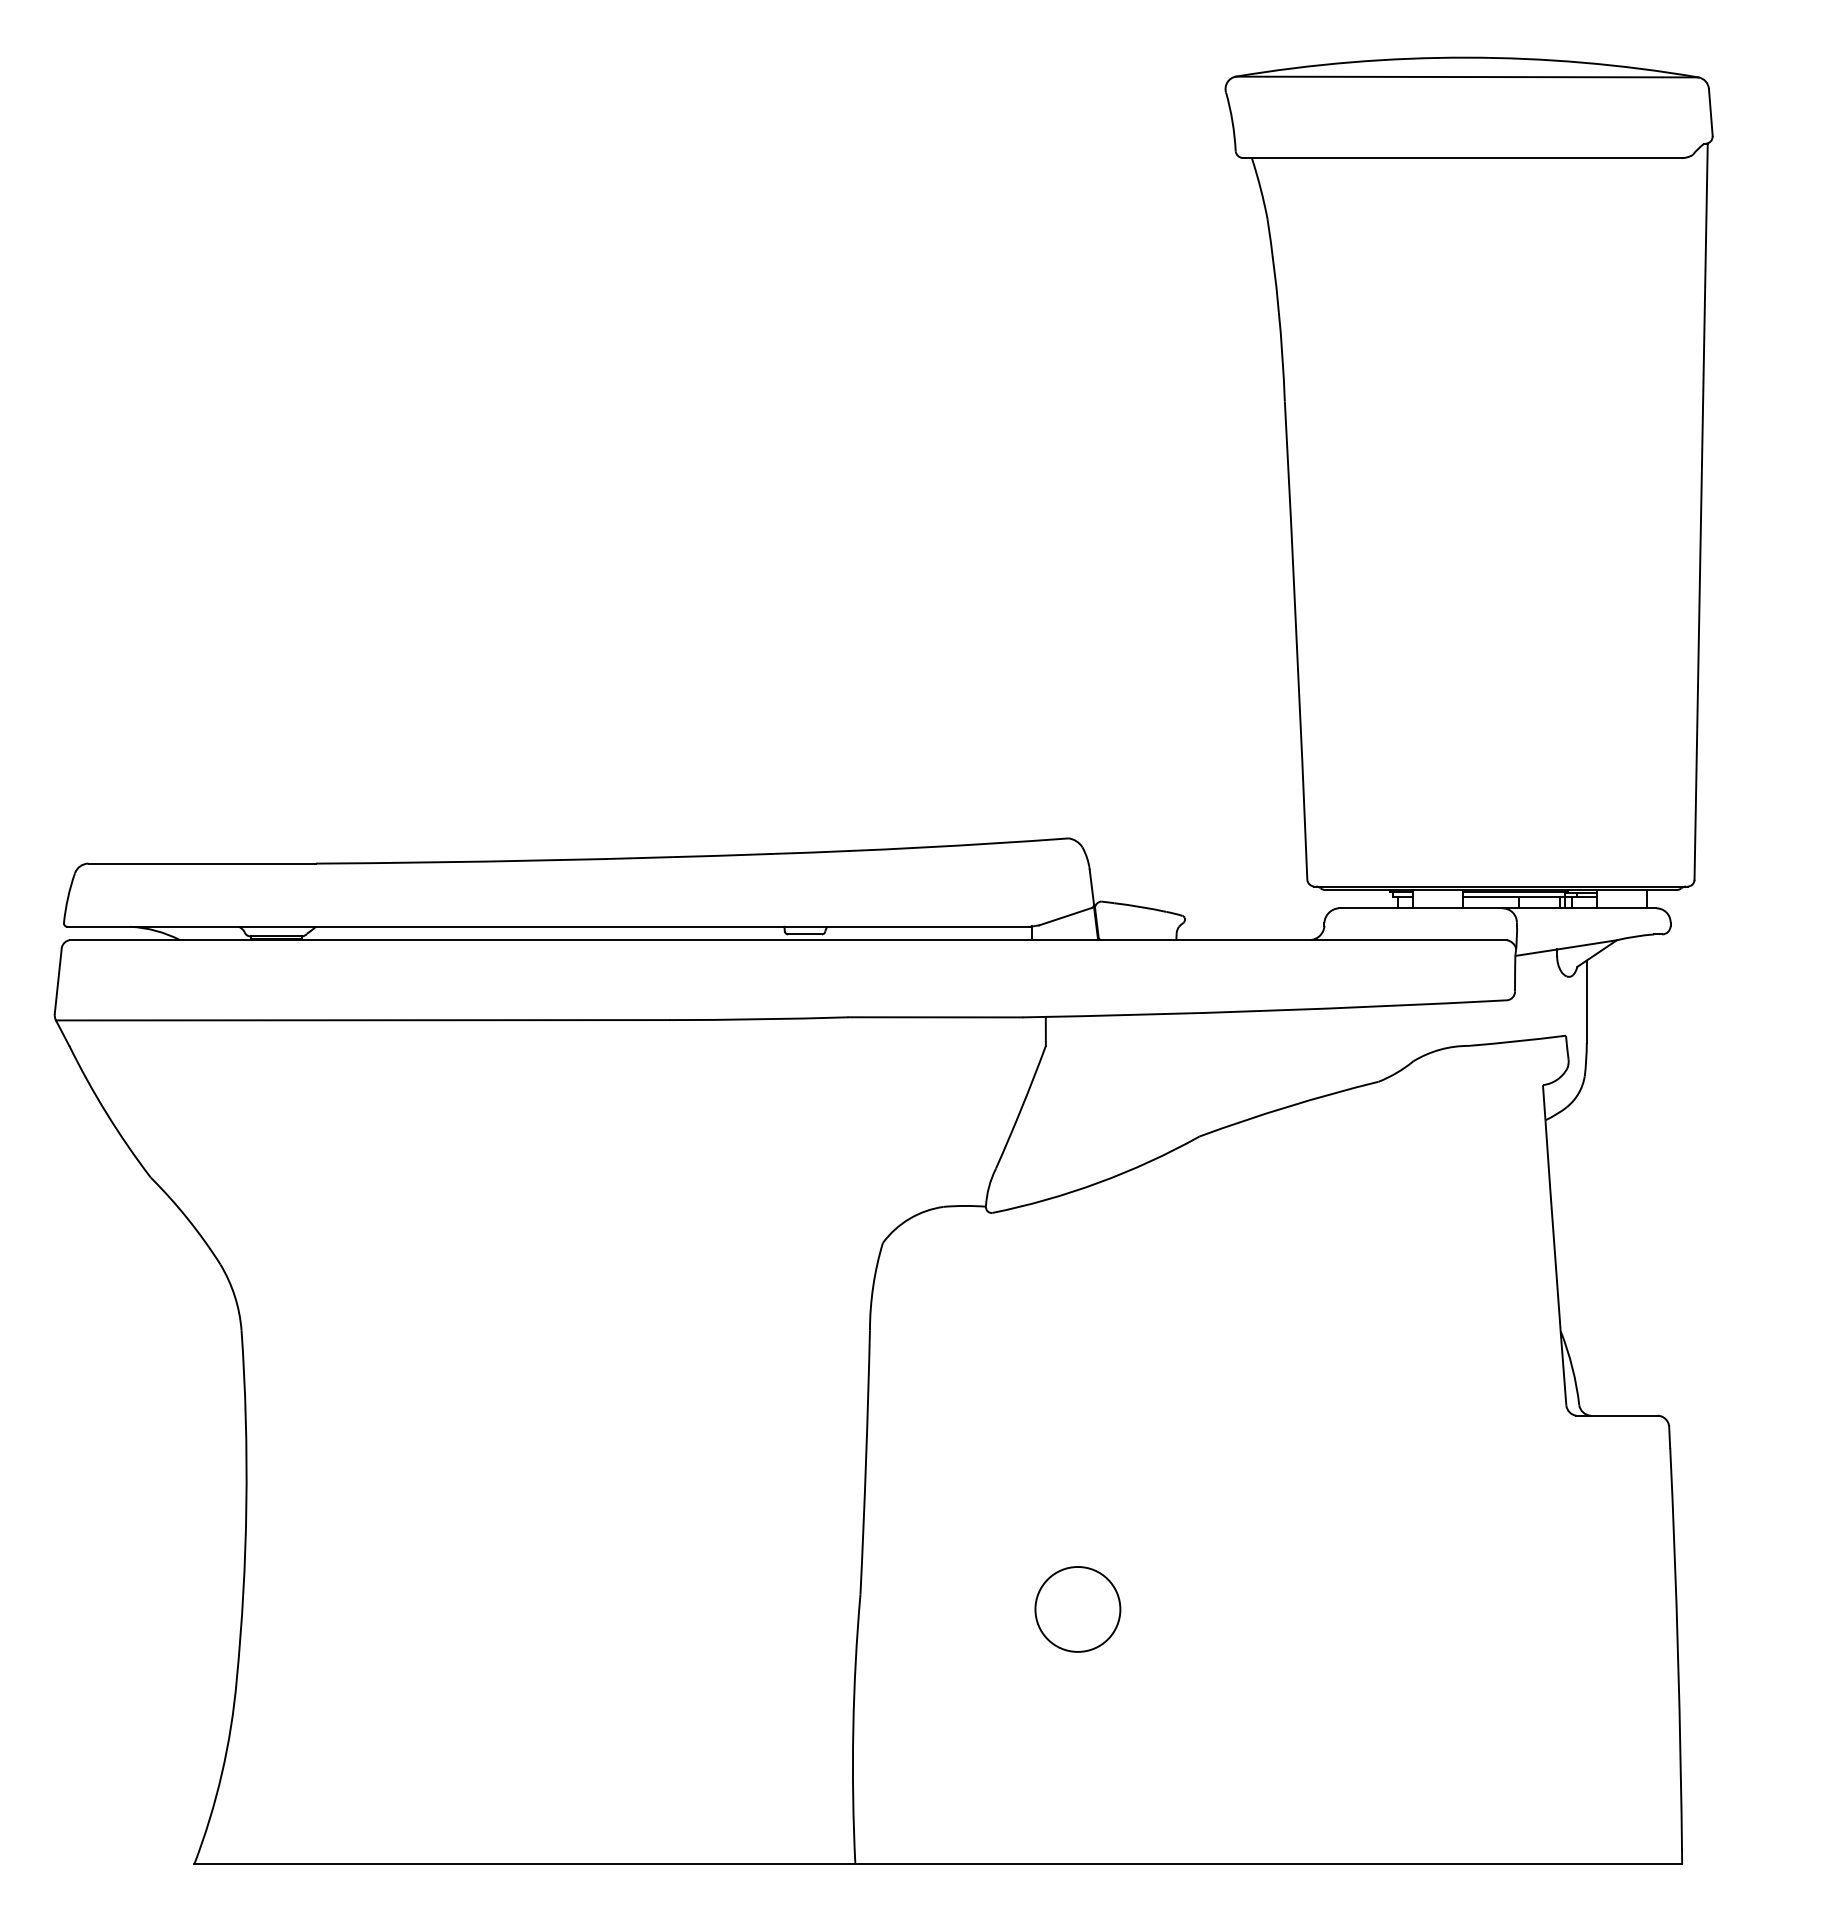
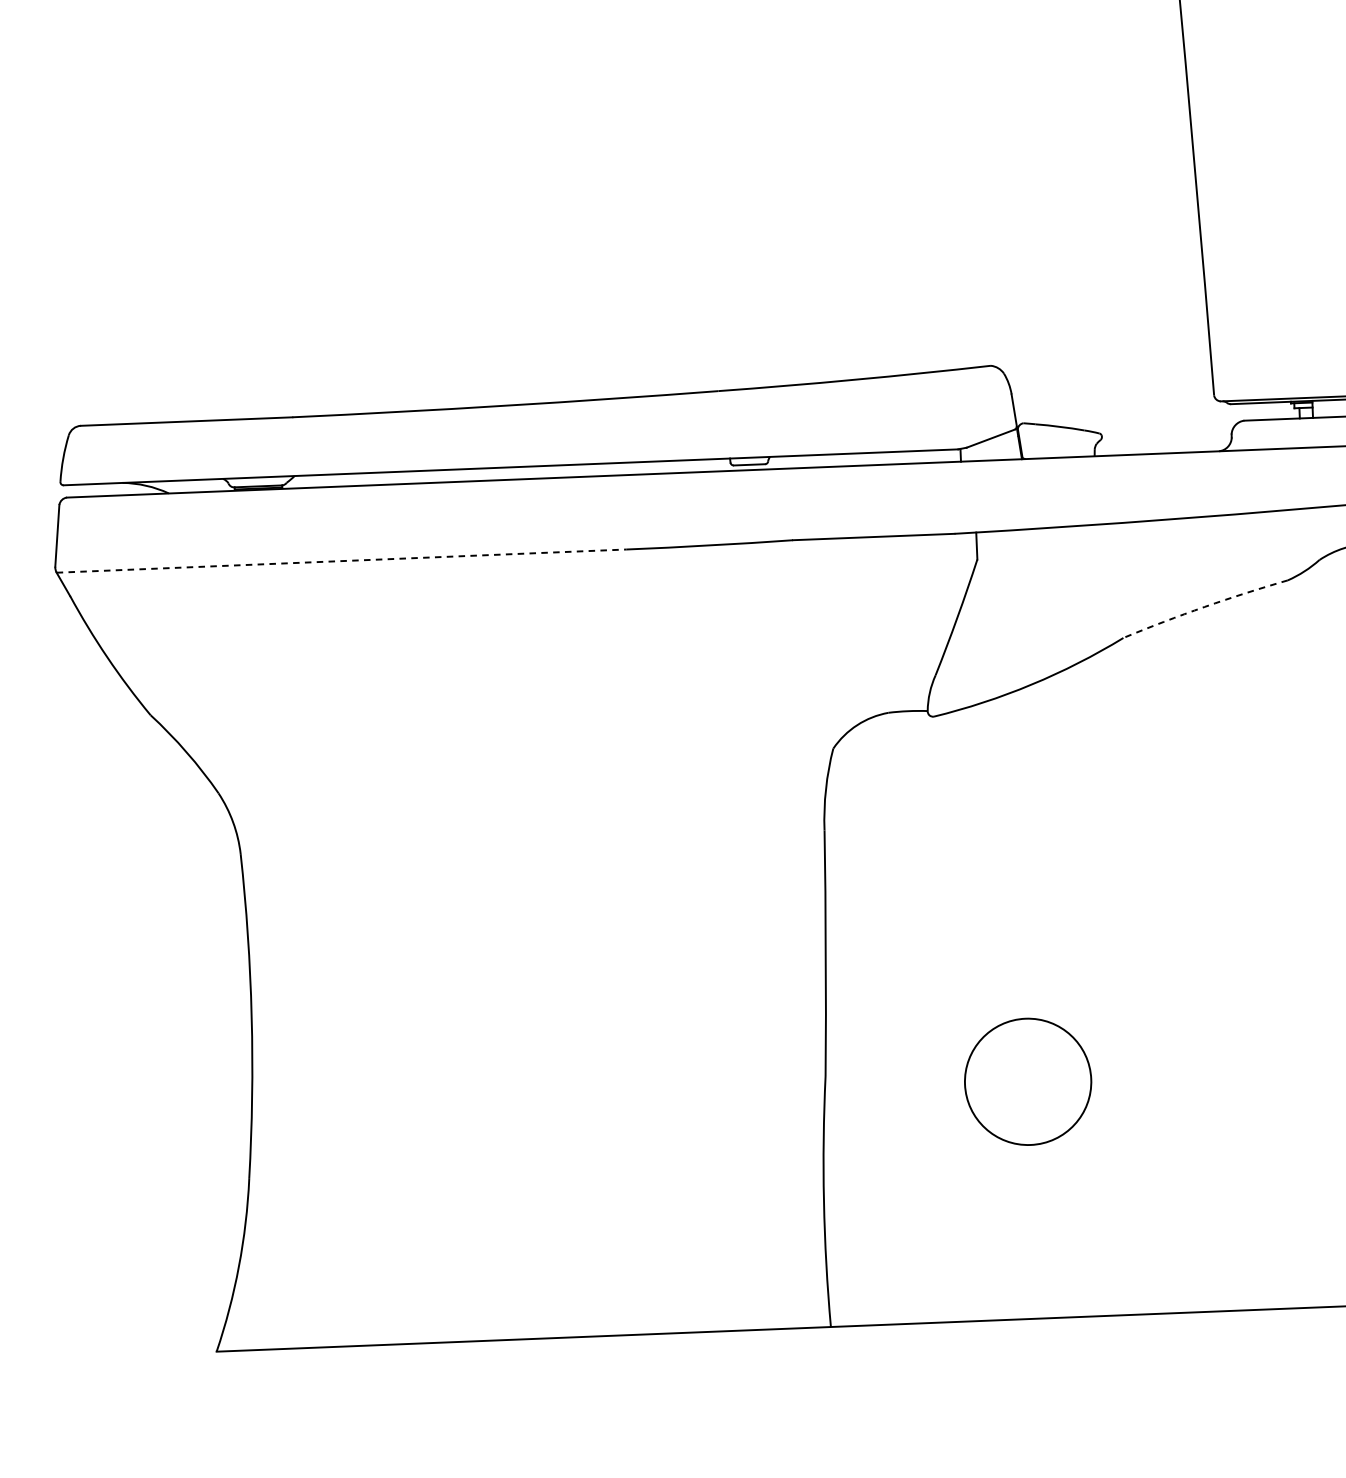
line: (362, 1020) -> (341, 561), solid -> dashed
arc: (1288, 1106) -> (1205, 606), solid -> dashed
circle: (1077, 1609) -> (1027, 1081), size x1.6

